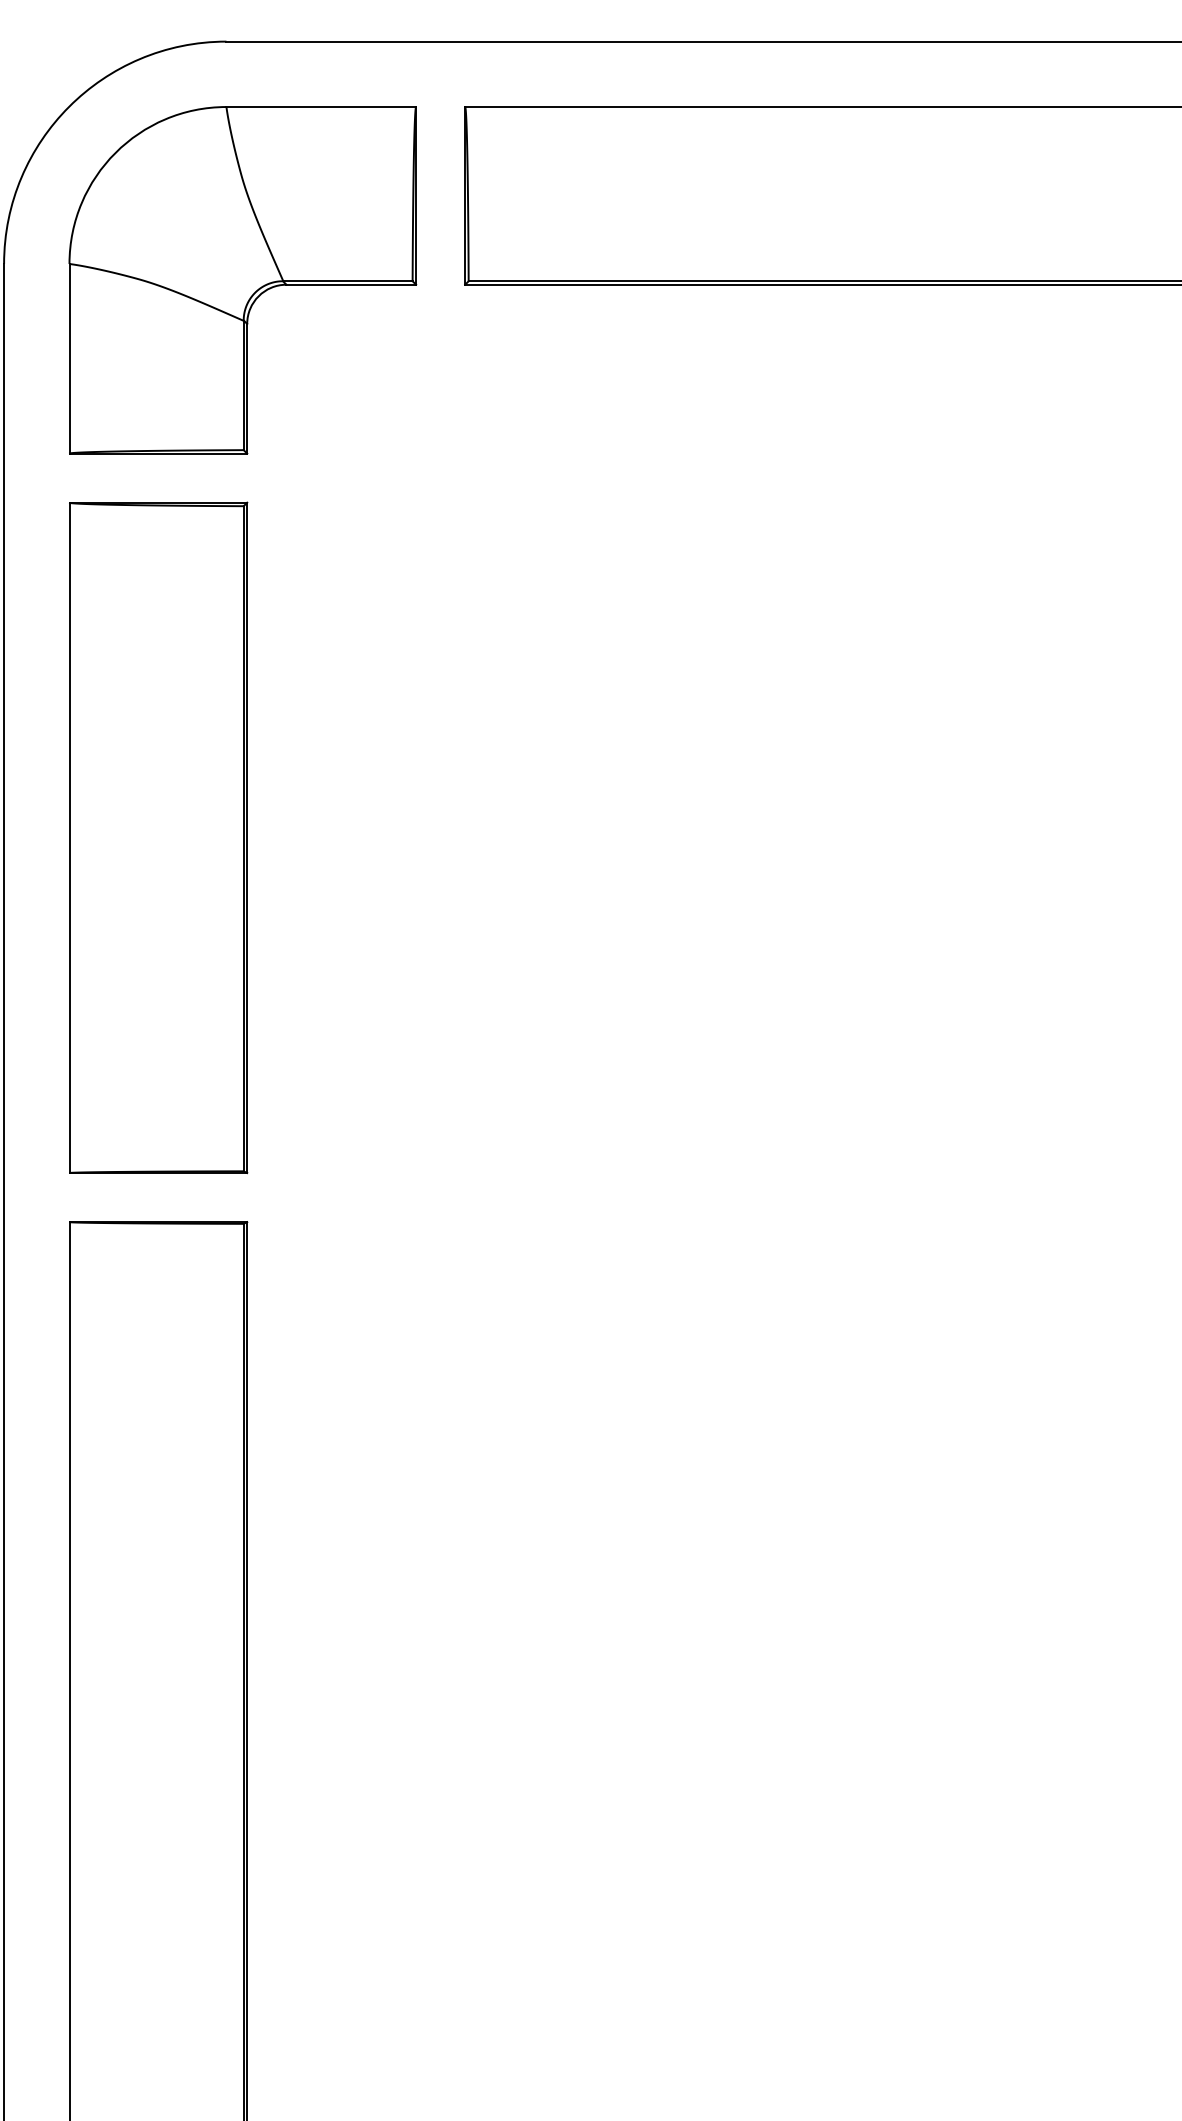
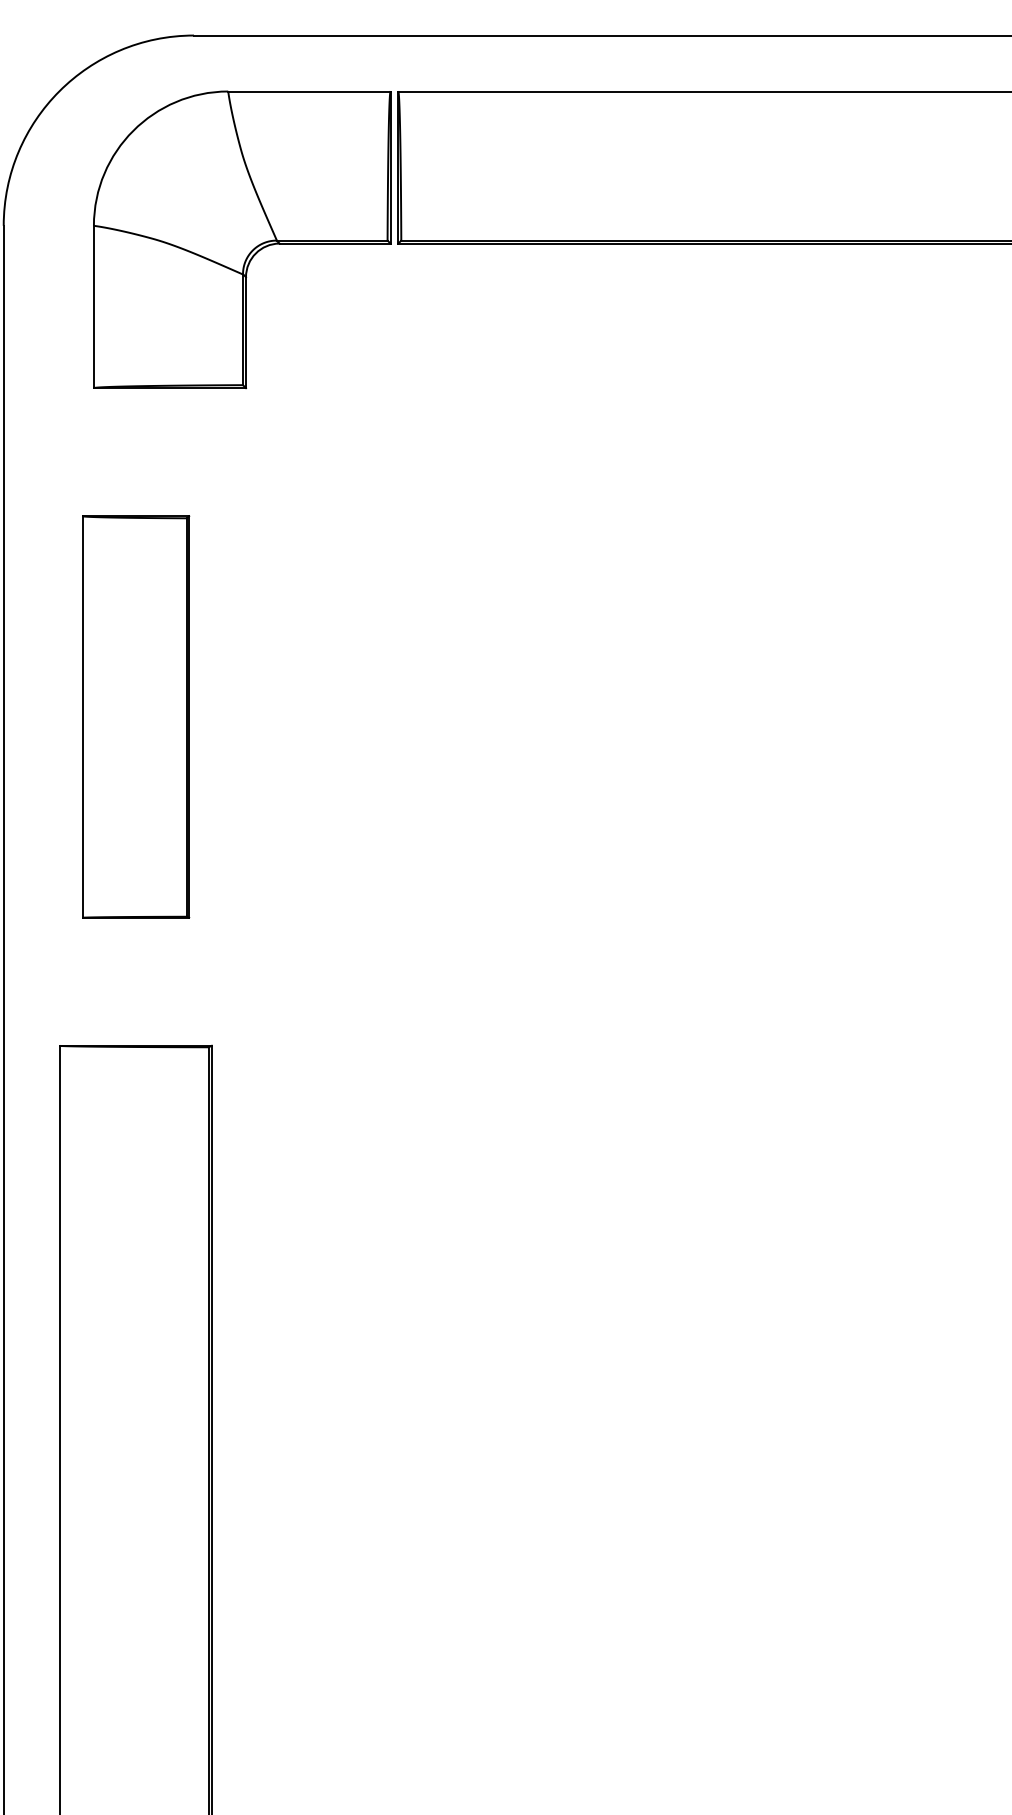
part: (242, 280) -> (241, 239), moved
part: (158, 837) -> (135, 716), size x0.7

